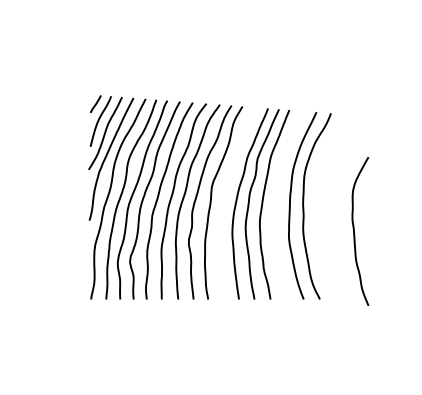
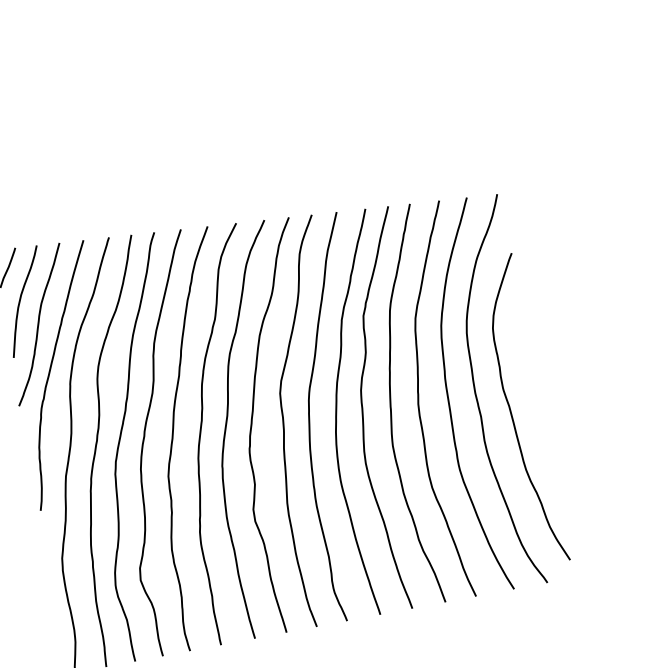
curve: (224, 201) -> (311, 418), added
curve: (276, 205) -> (420, 405), added
curve: (355, 234) -> (515, 417), moved

